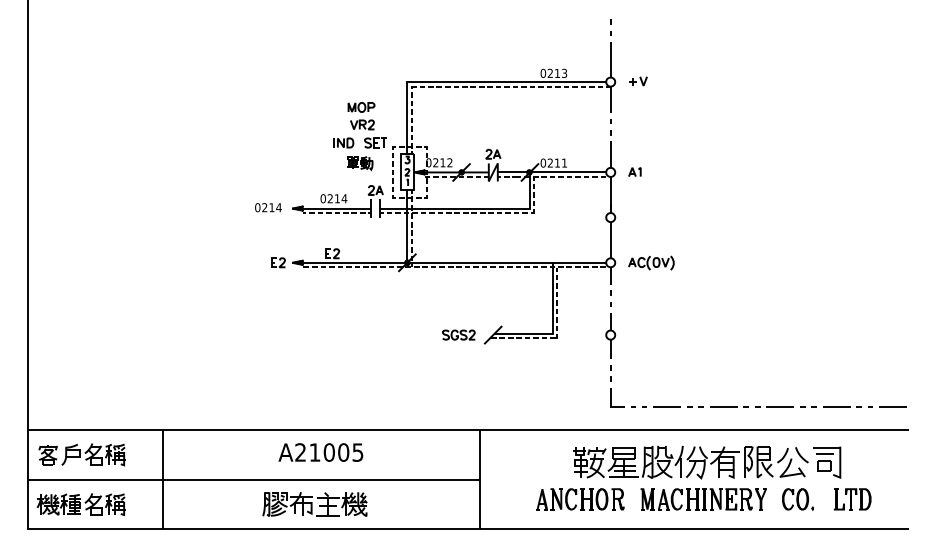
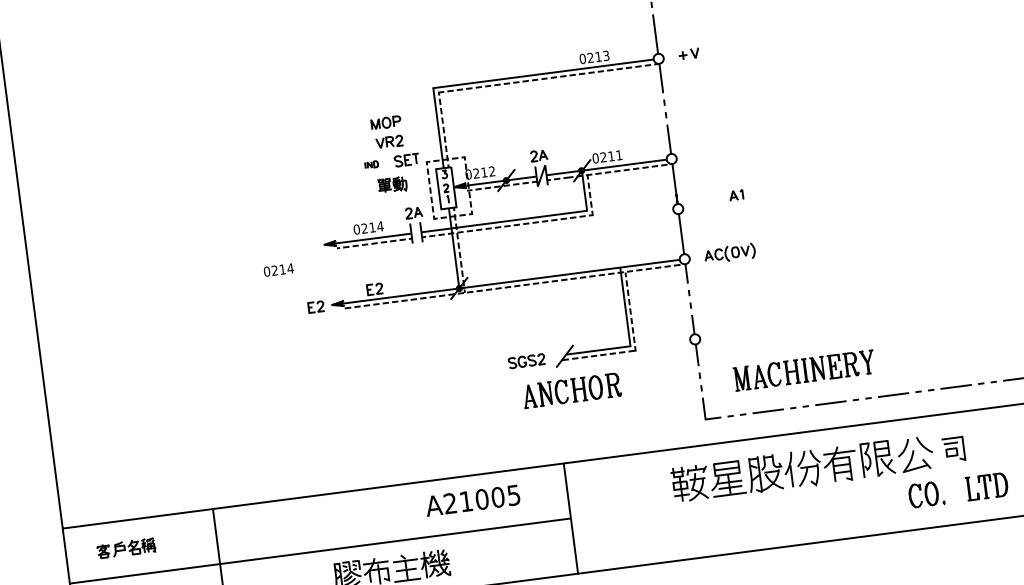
part: (343, 142) -> (371, 164), size x0.6
part: (634, 171) -> (735, 194), moved
text: (268, 207) -> (278, 269), moved
text: (320, 452) -> (472, 500), moved
part: (81, 454) -> (125, 547), size x0.6
part: (827, 462) -> (953, 449), size x0.7
part: (580, 499) -> (571, 390), moved
part: (703, 499) -> (803, 370), moved

